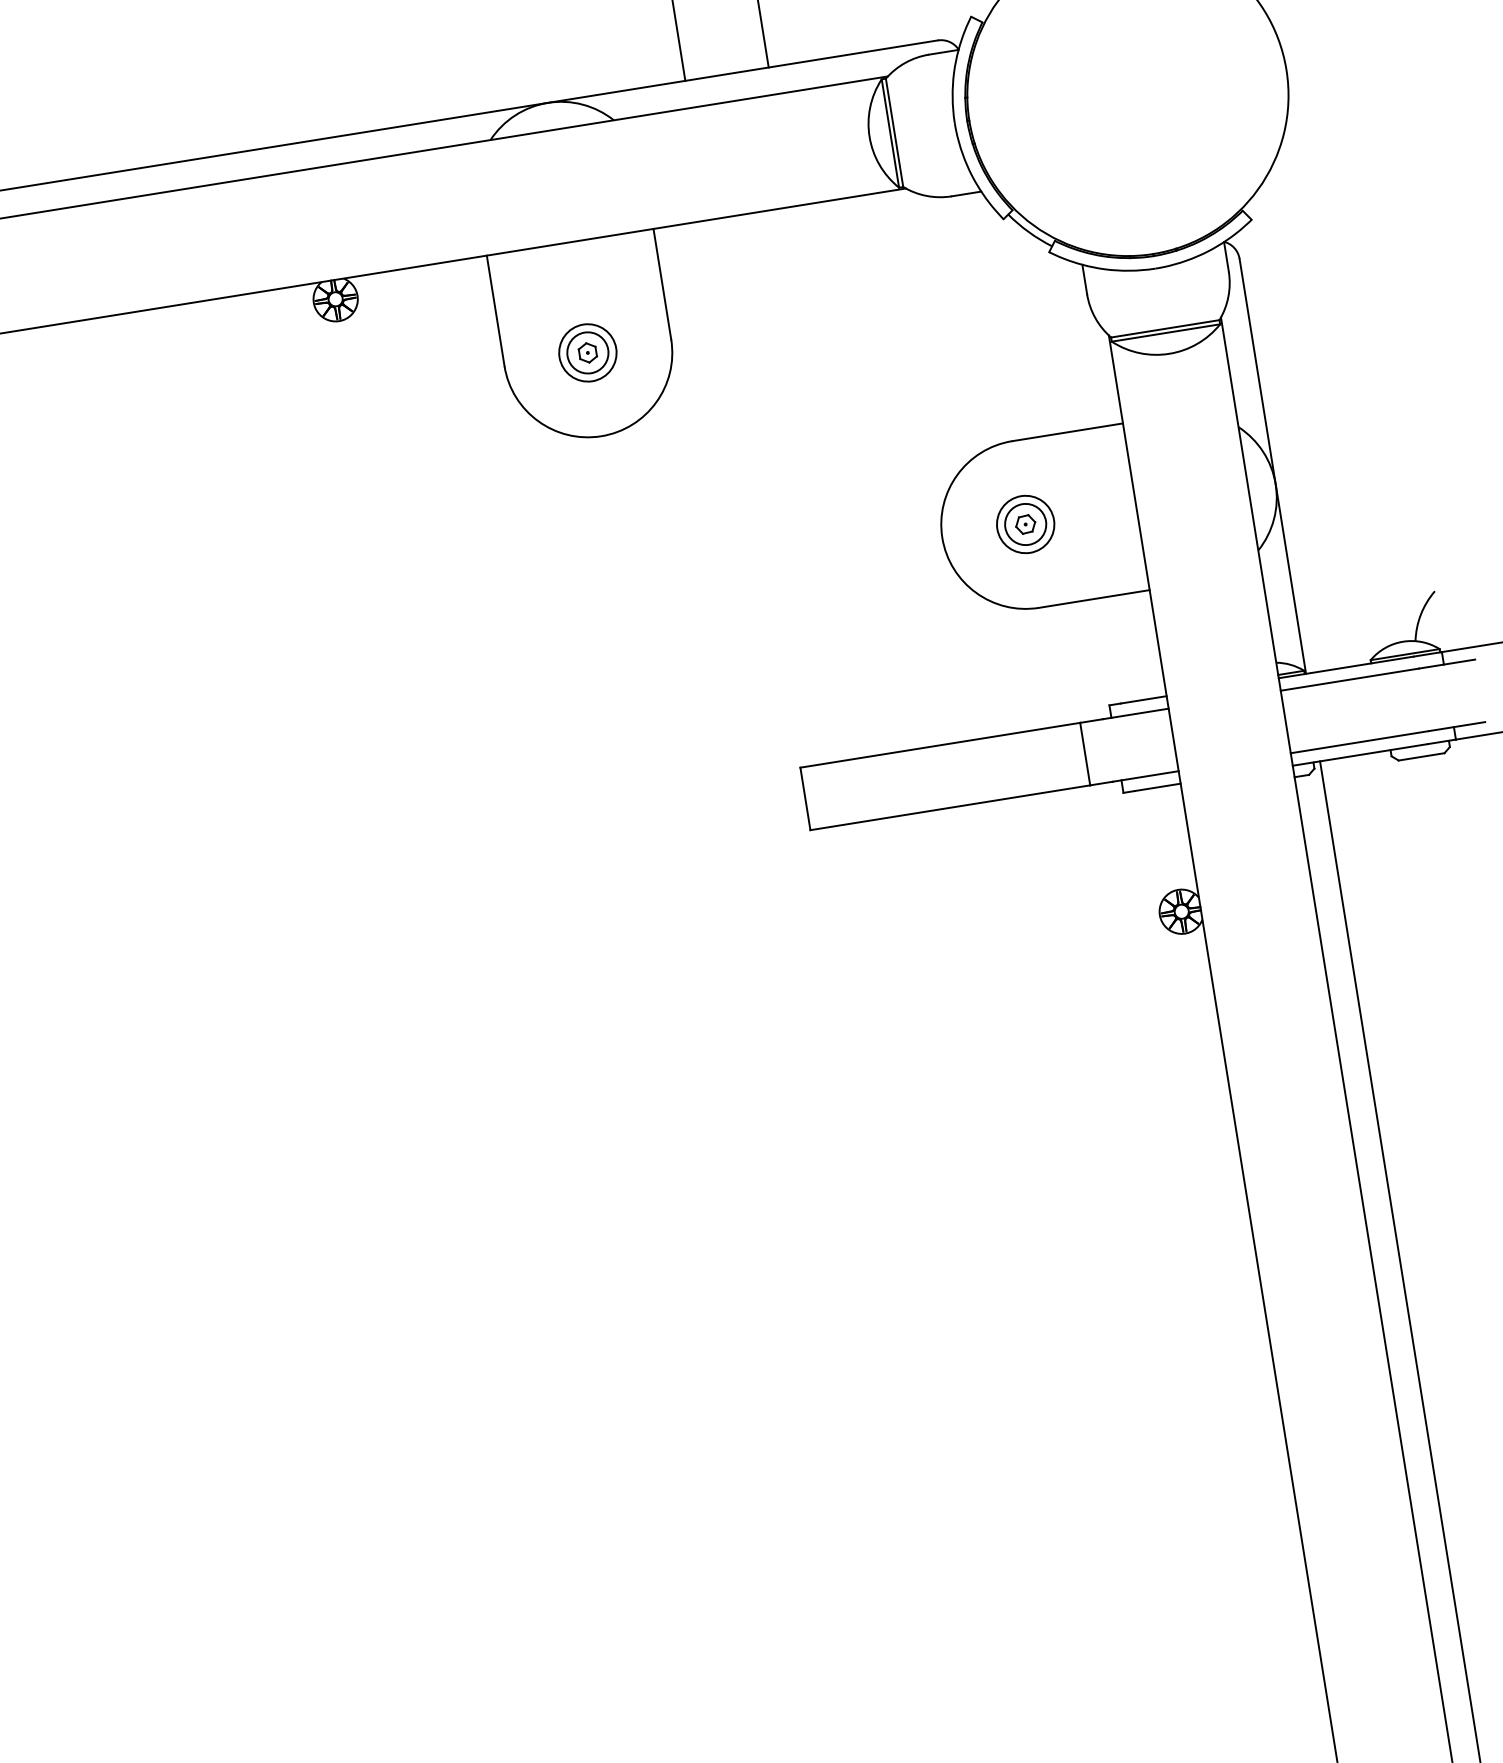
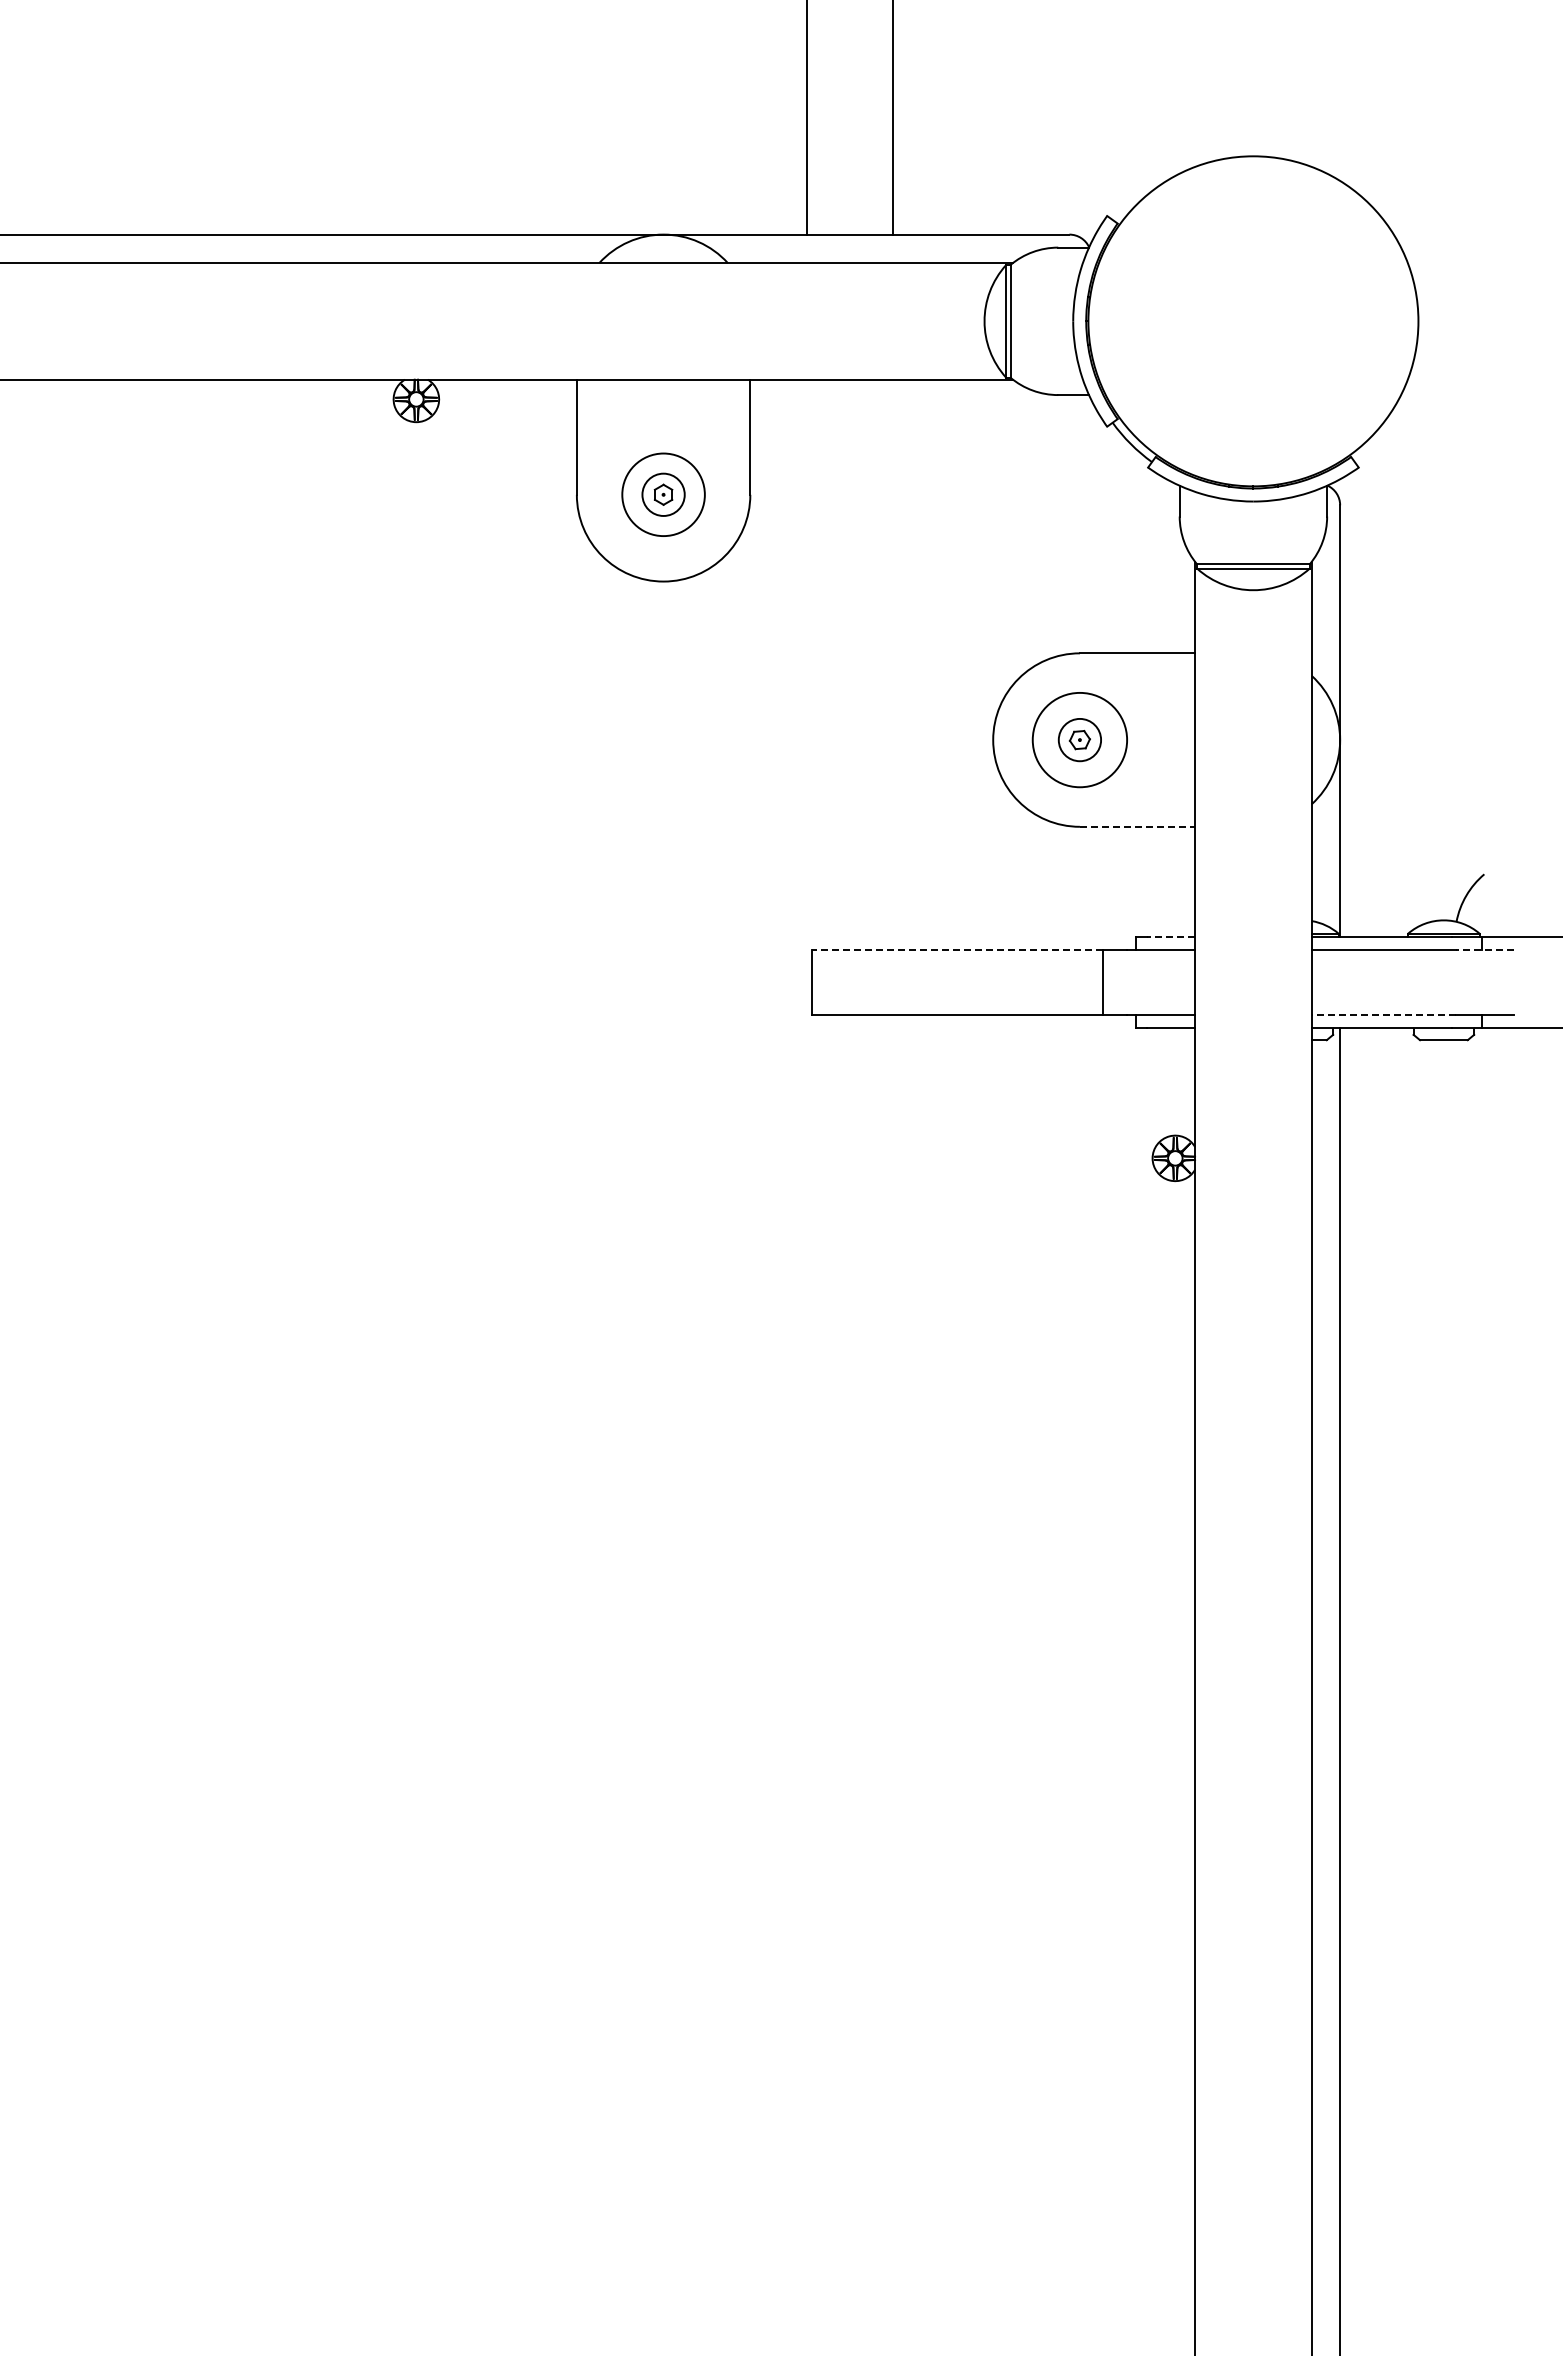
circle: (587, 352) -> (663, 494), size x1.4
circle: (1025, 524) -> (1079, 739), size x1.6
line: (1094, 598) -> (1137, 826), solid -> dashed
line: (1446, 664) -> (1484, 950), solid -> dashed
line: (1144, 700) -> (1171, 937), solid -> dashed
line: (1359, 742) -> (1383, 1015), solid -> dashed
line: (940, 745) -> (957, 950), solid -> dashed

